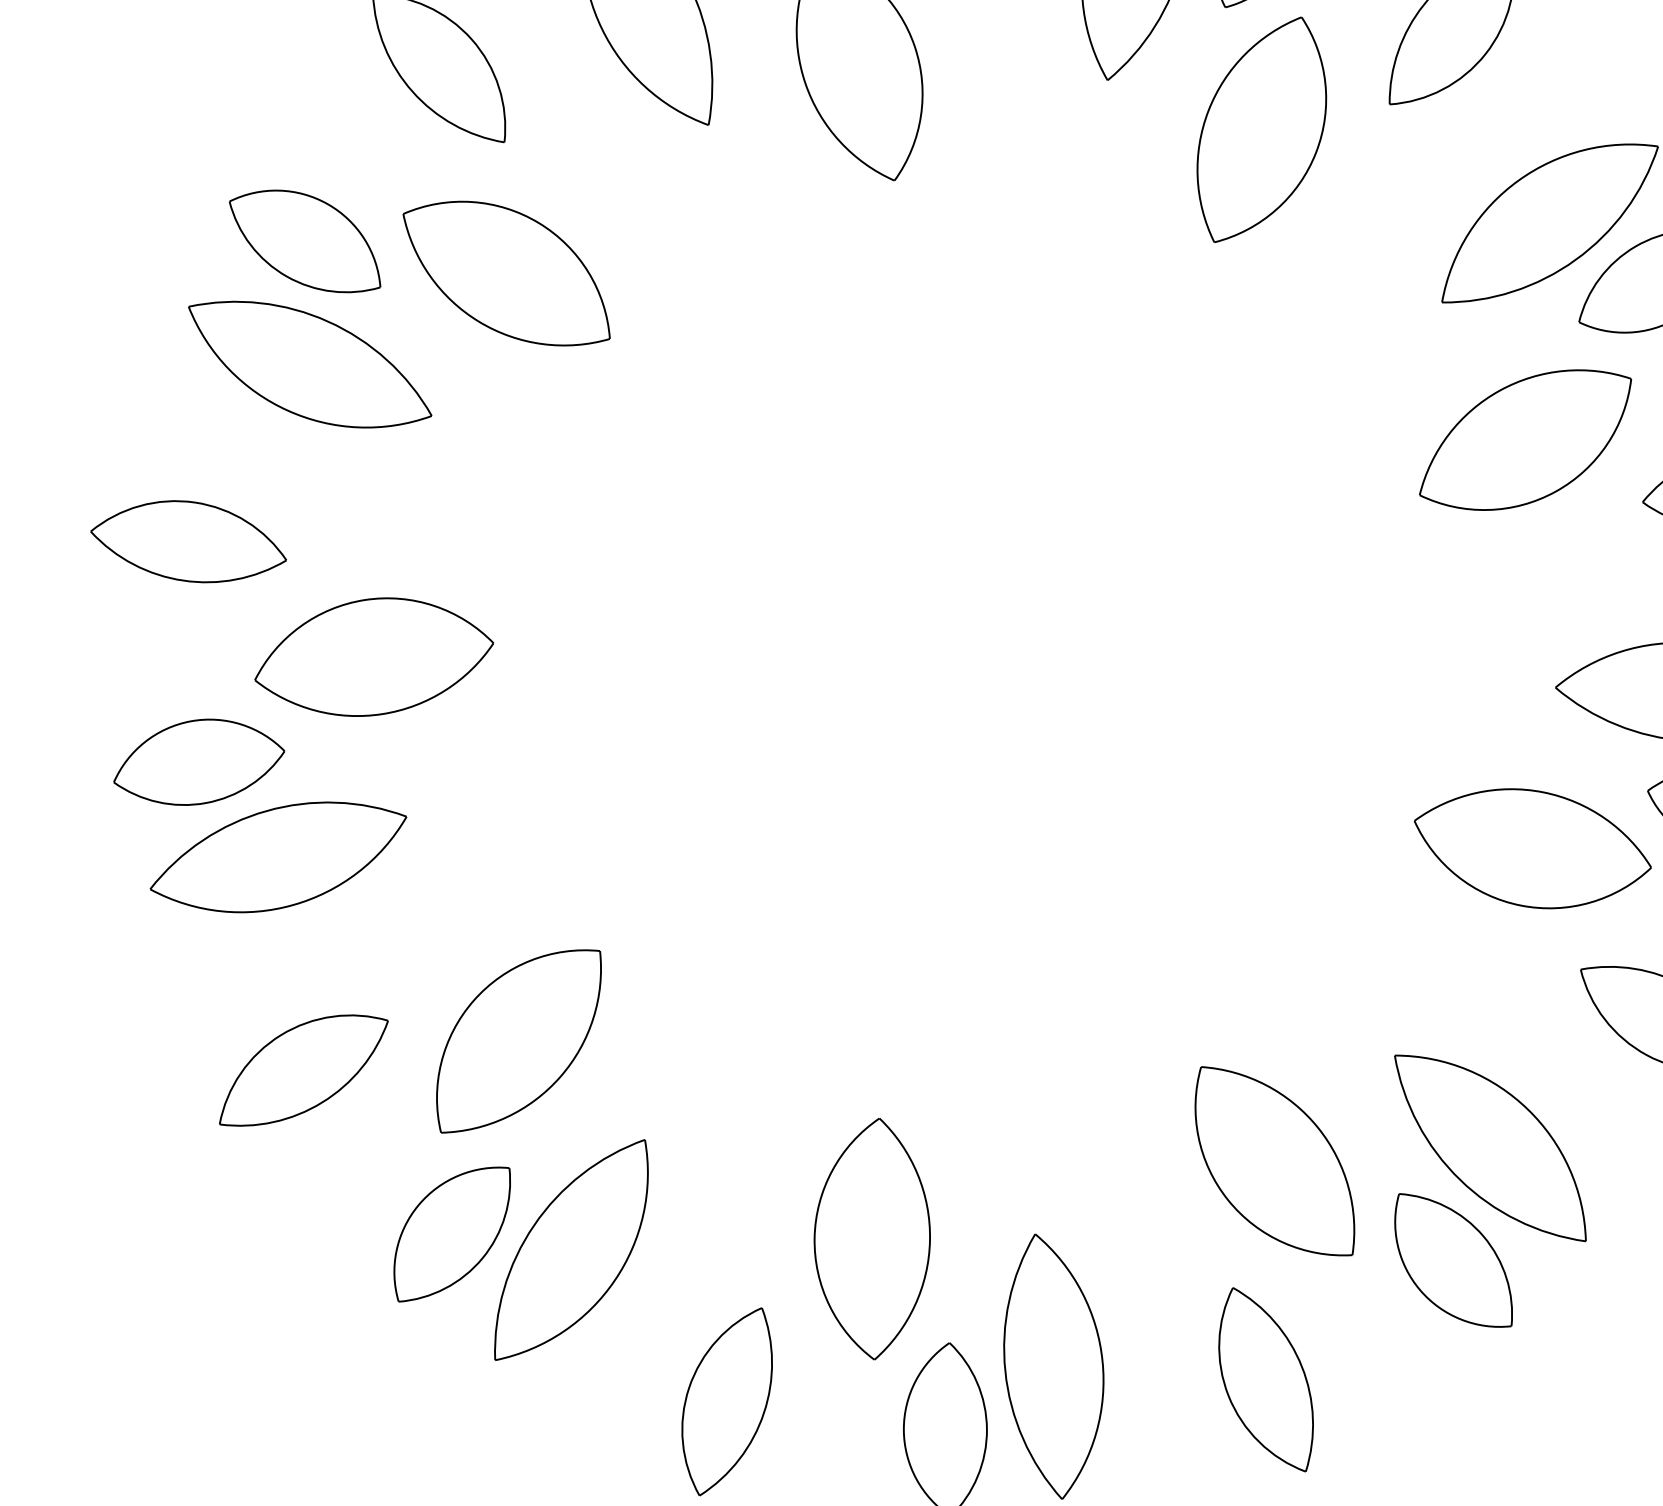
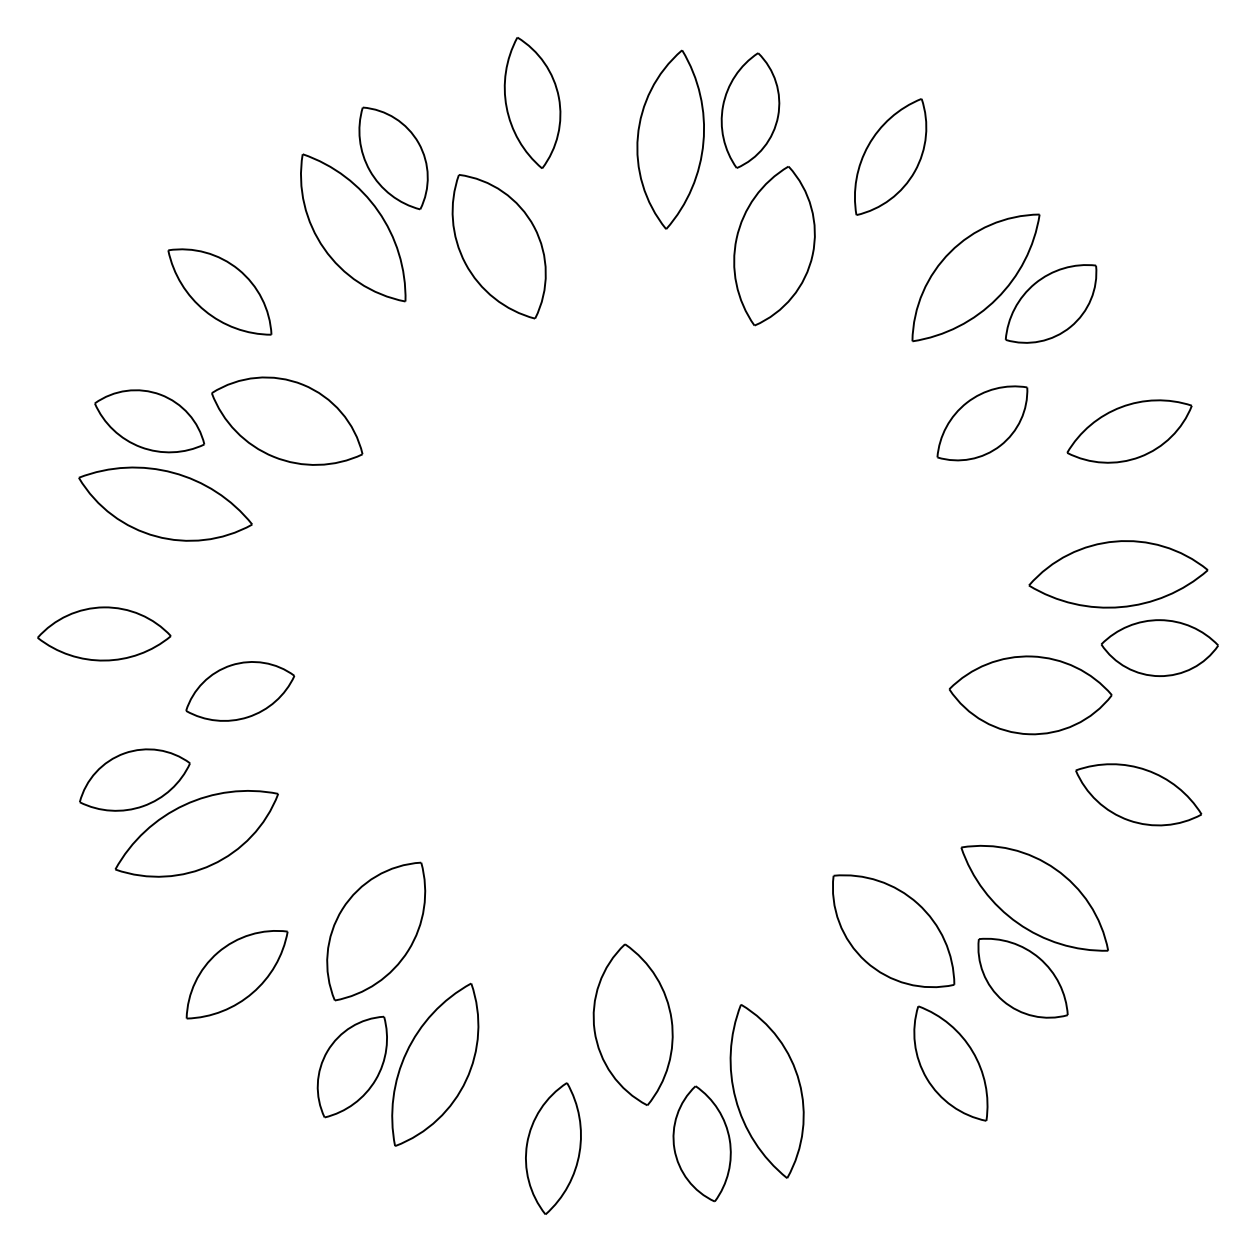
part: (1525, 439) -> (982, 423), size x0.7
part: (375, 657) -> (240, 691), size x0.7
part: (1266, 1379) -> (950, 1063), moved

